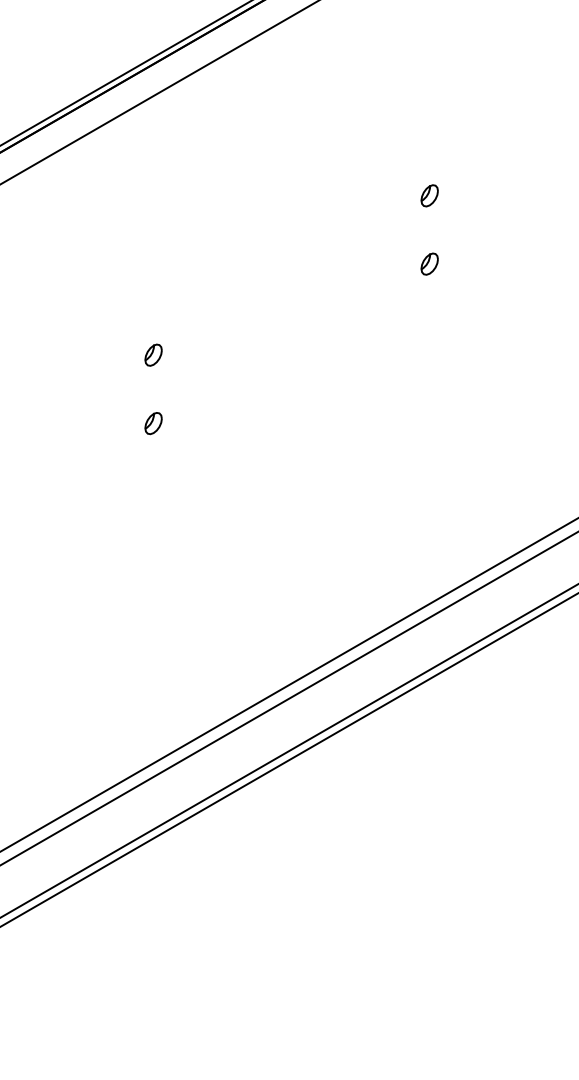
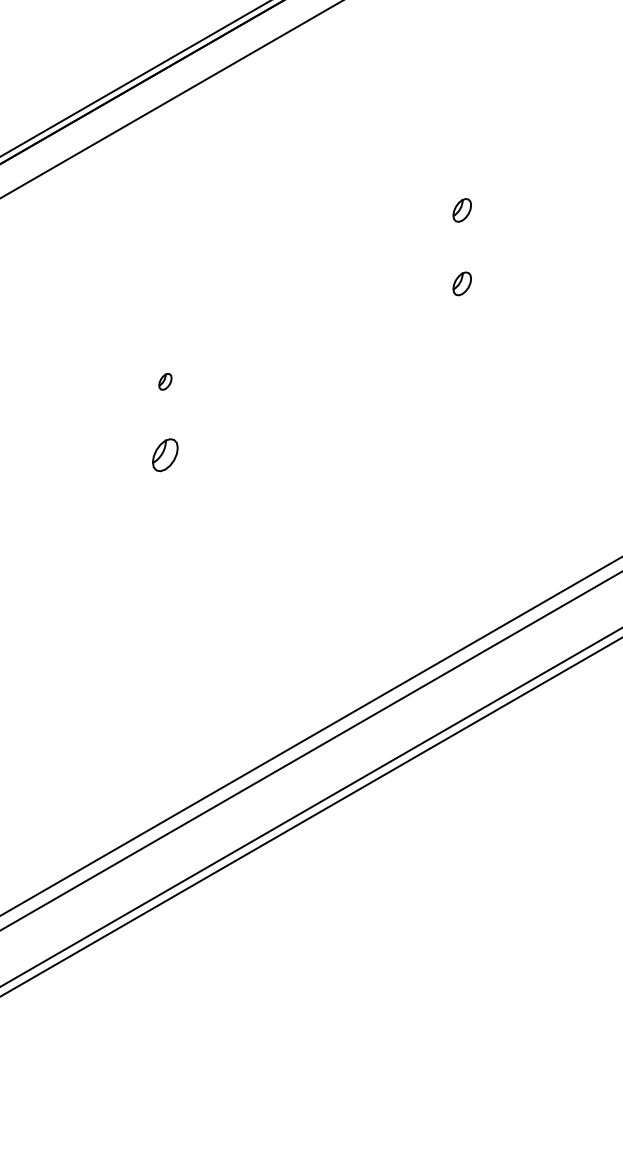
part: (153, 354) -> (165, 381), size x0.7
part: (153, 423) -> (165, 455), size x1.4

